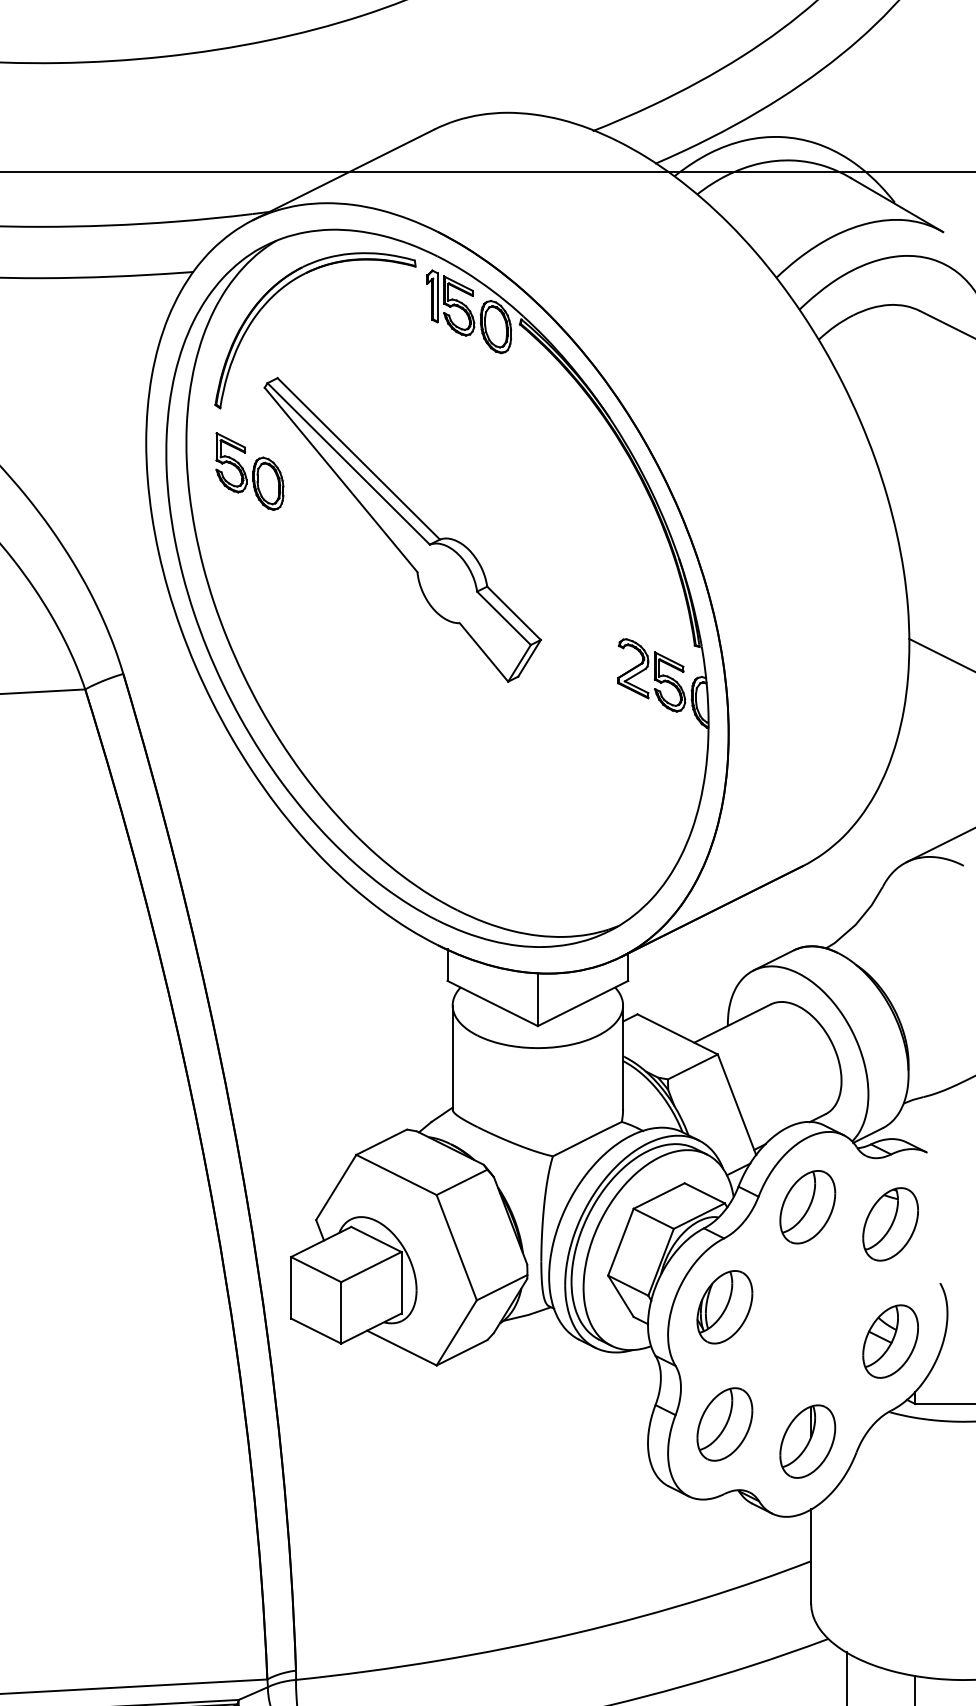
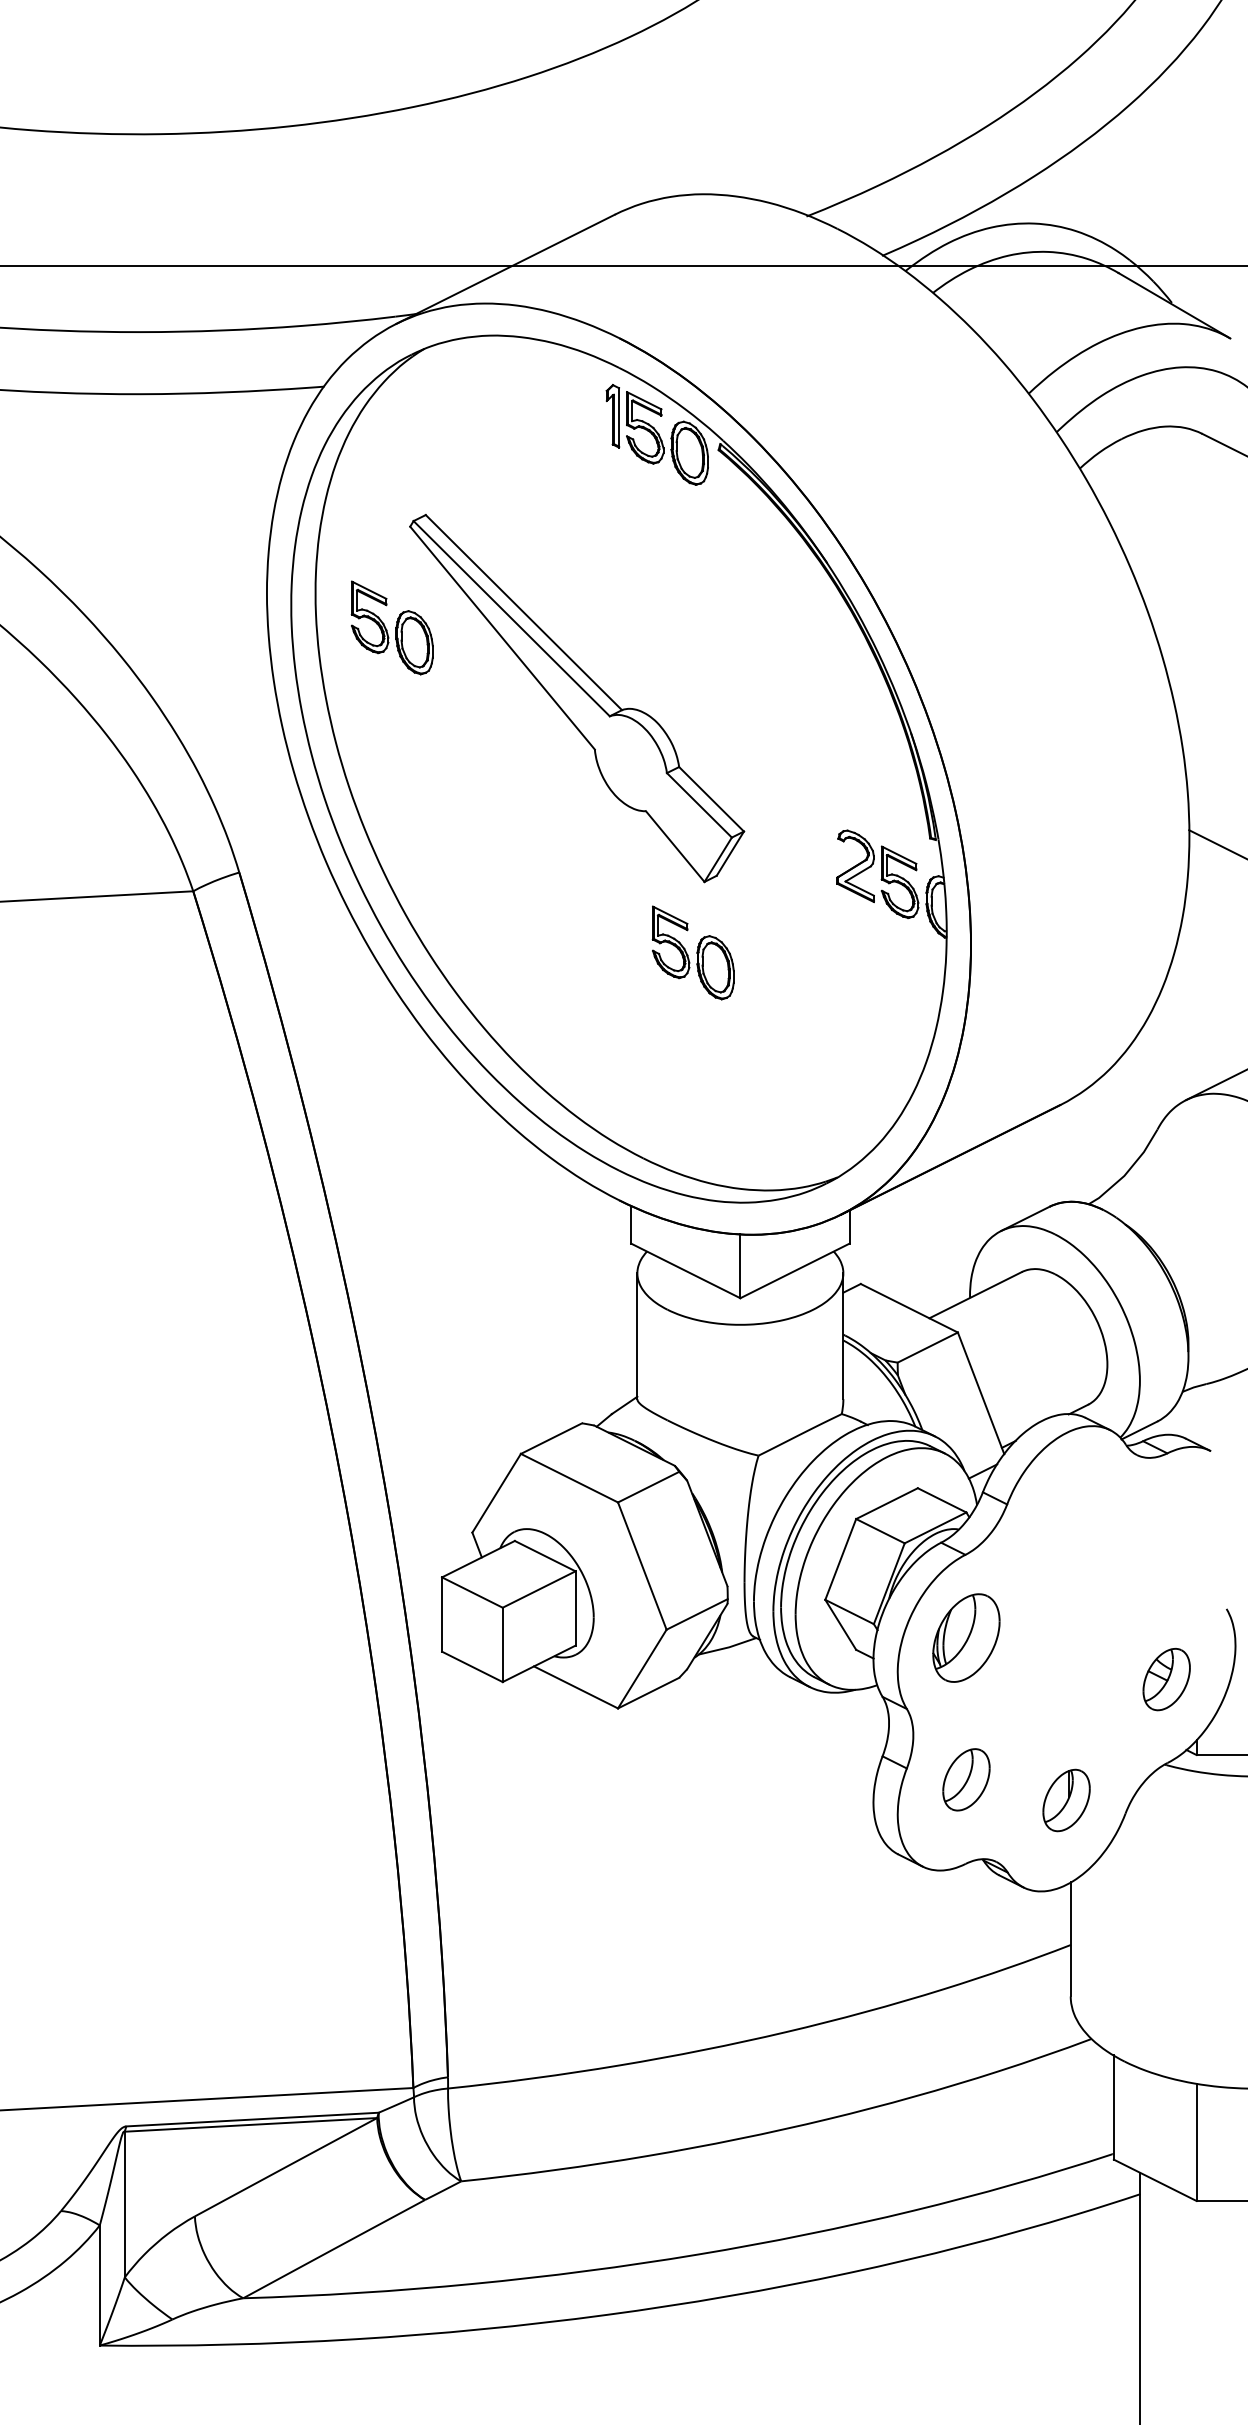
part: (280, 290) -> (429, 409), removed
part: (498, 740) -> (692, 952), added
part: (807, 1206) -> (1066, 1516), removed
part: (890, 1224) -> (1166, 1537), removed
part: (890, 1341) -> (1166, 1679), size x0.7
part: (724, 1424) -> (966, 1779), size x0.7
part: (807, 1441) -> (1066, 1800), size x0.7

